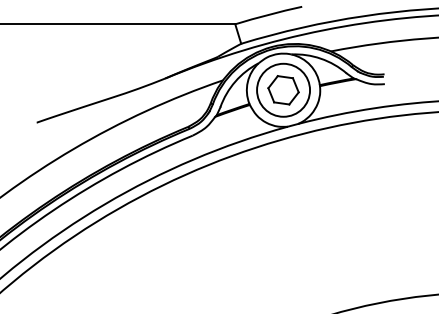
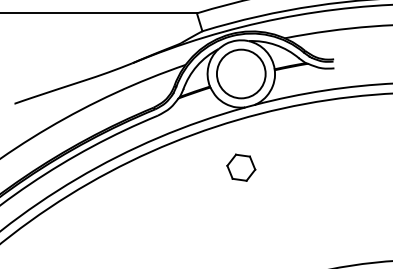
part: (283, 90) -> (241, 167), moved

